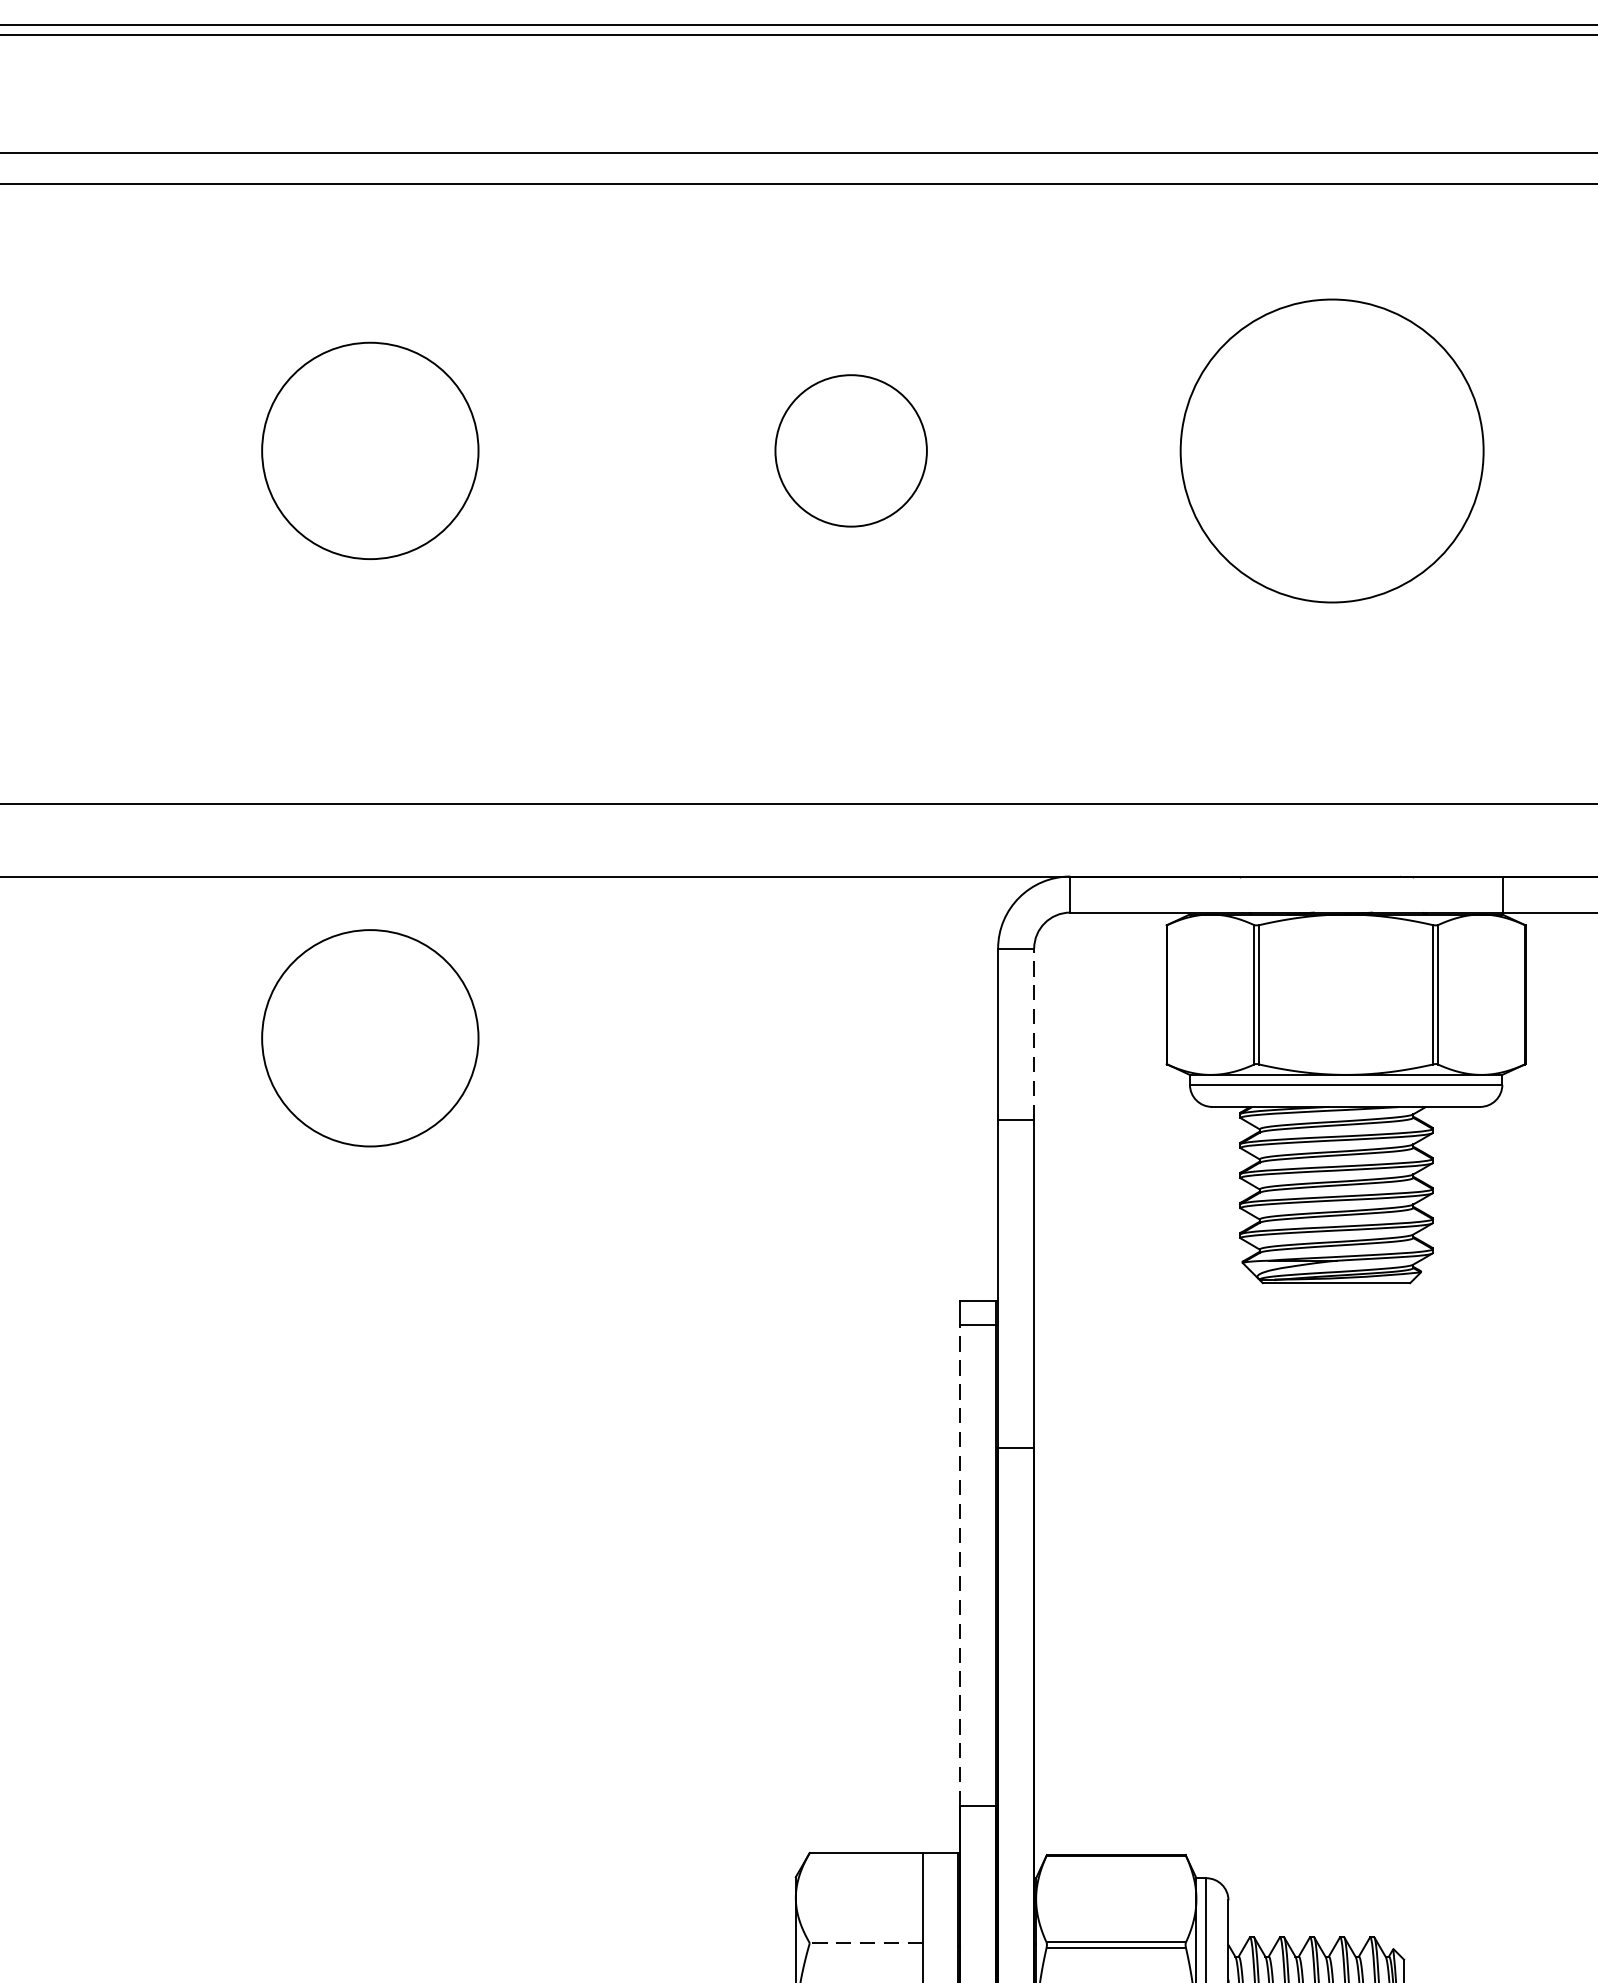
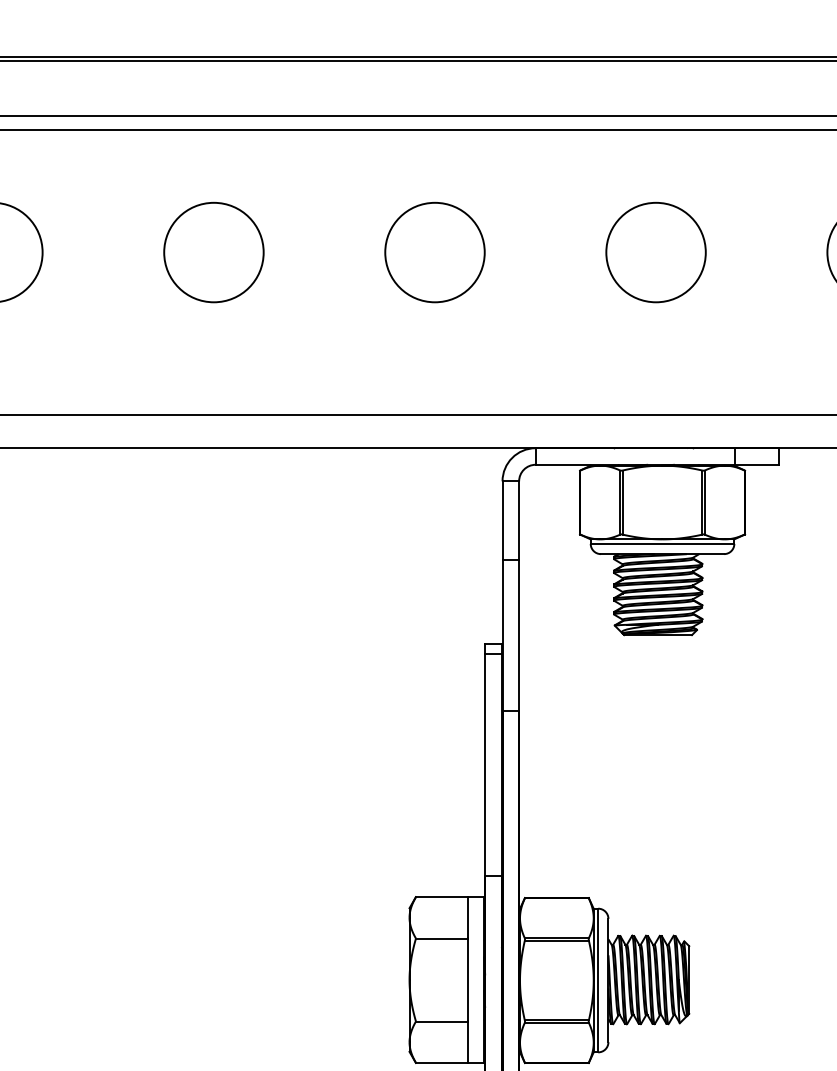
circle: (850, 450) -> (434, 252), size x1.43
circle: (1330, 450) -> (655, 252), size x0.71
line: (1034, 1033) -> (519, 520), dashed -> solid
circle: (369, 1038) -> (213, 522), removed
line: (961, 1564) -> (485, 764), dashed -> solid
line: (865, 1943) -> (441, 938), dashed -> solid

